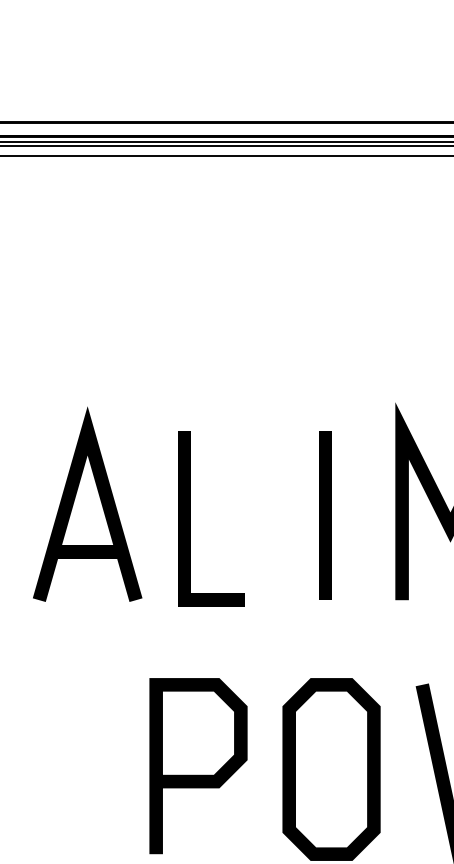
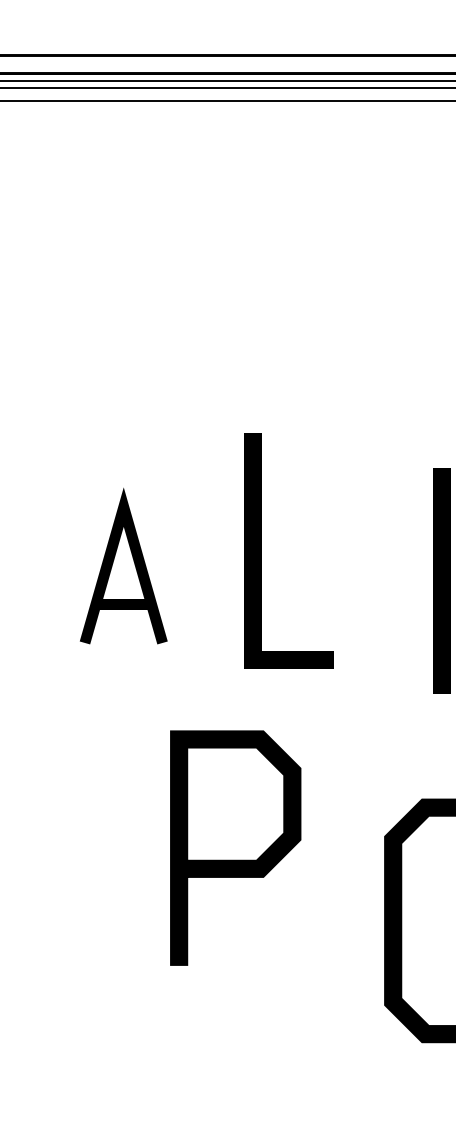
part: (87, 503) -> (123, 565), size x0.6
line: (190, 518) -> (261, 550), moved
curve: (198, 774) -> (235, 859), moved

